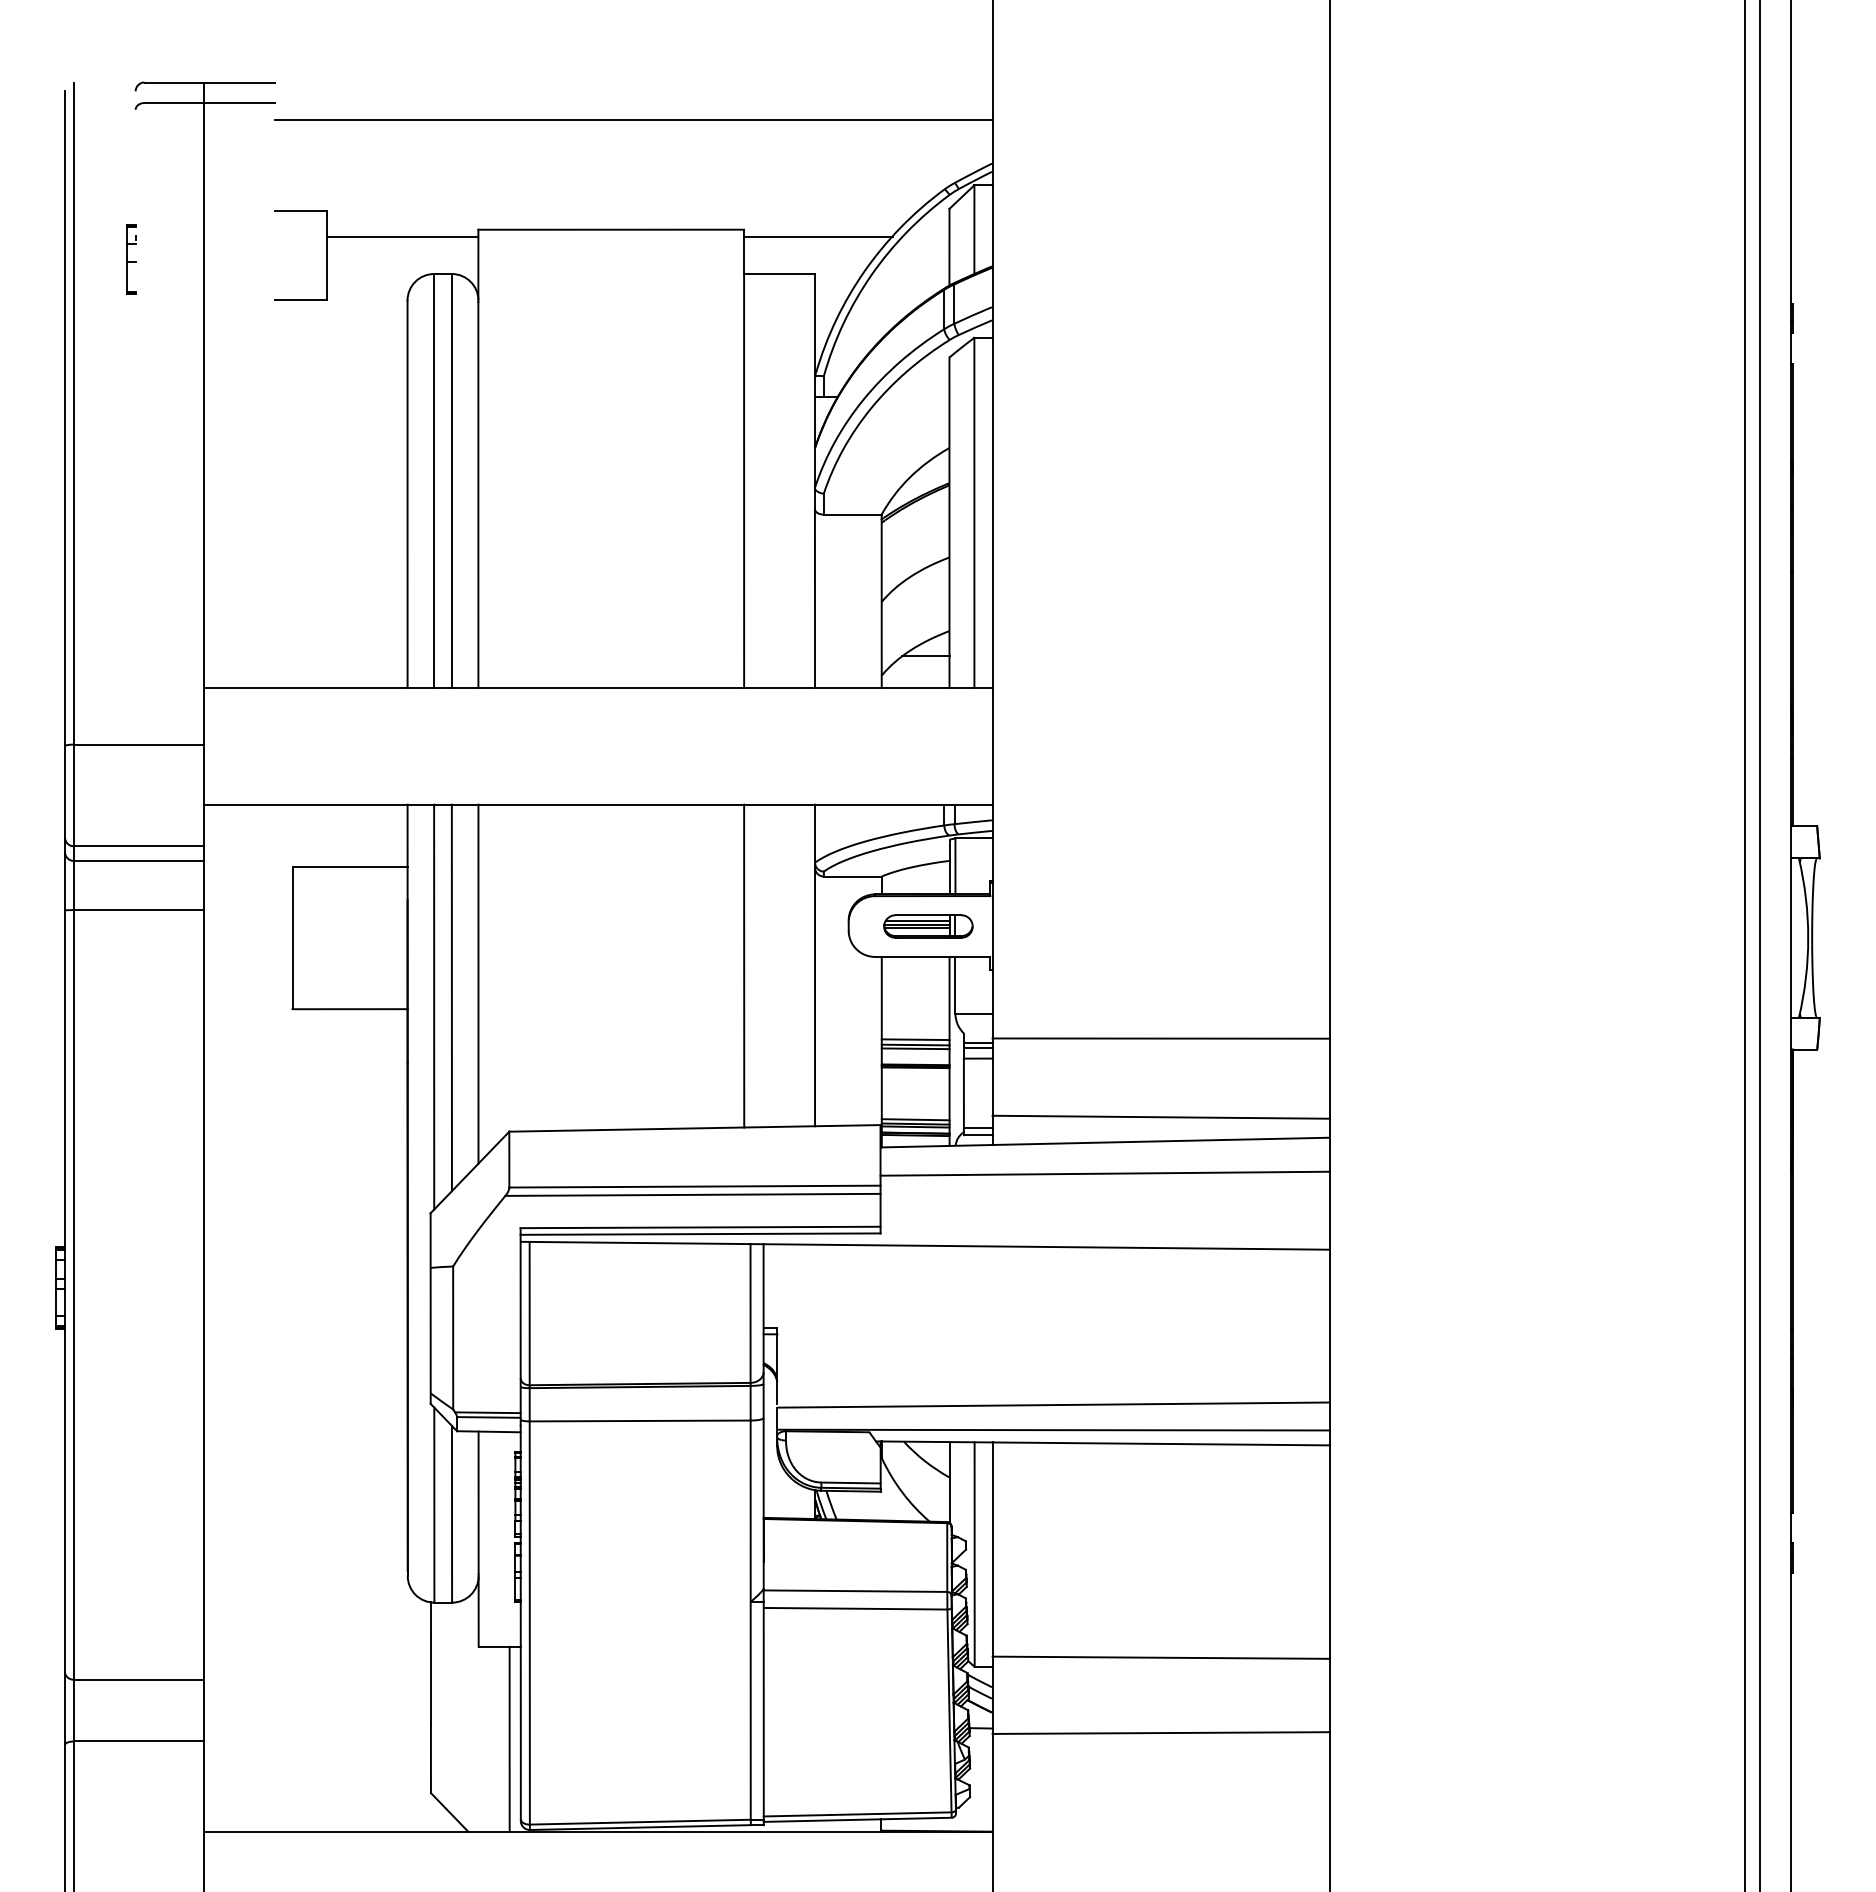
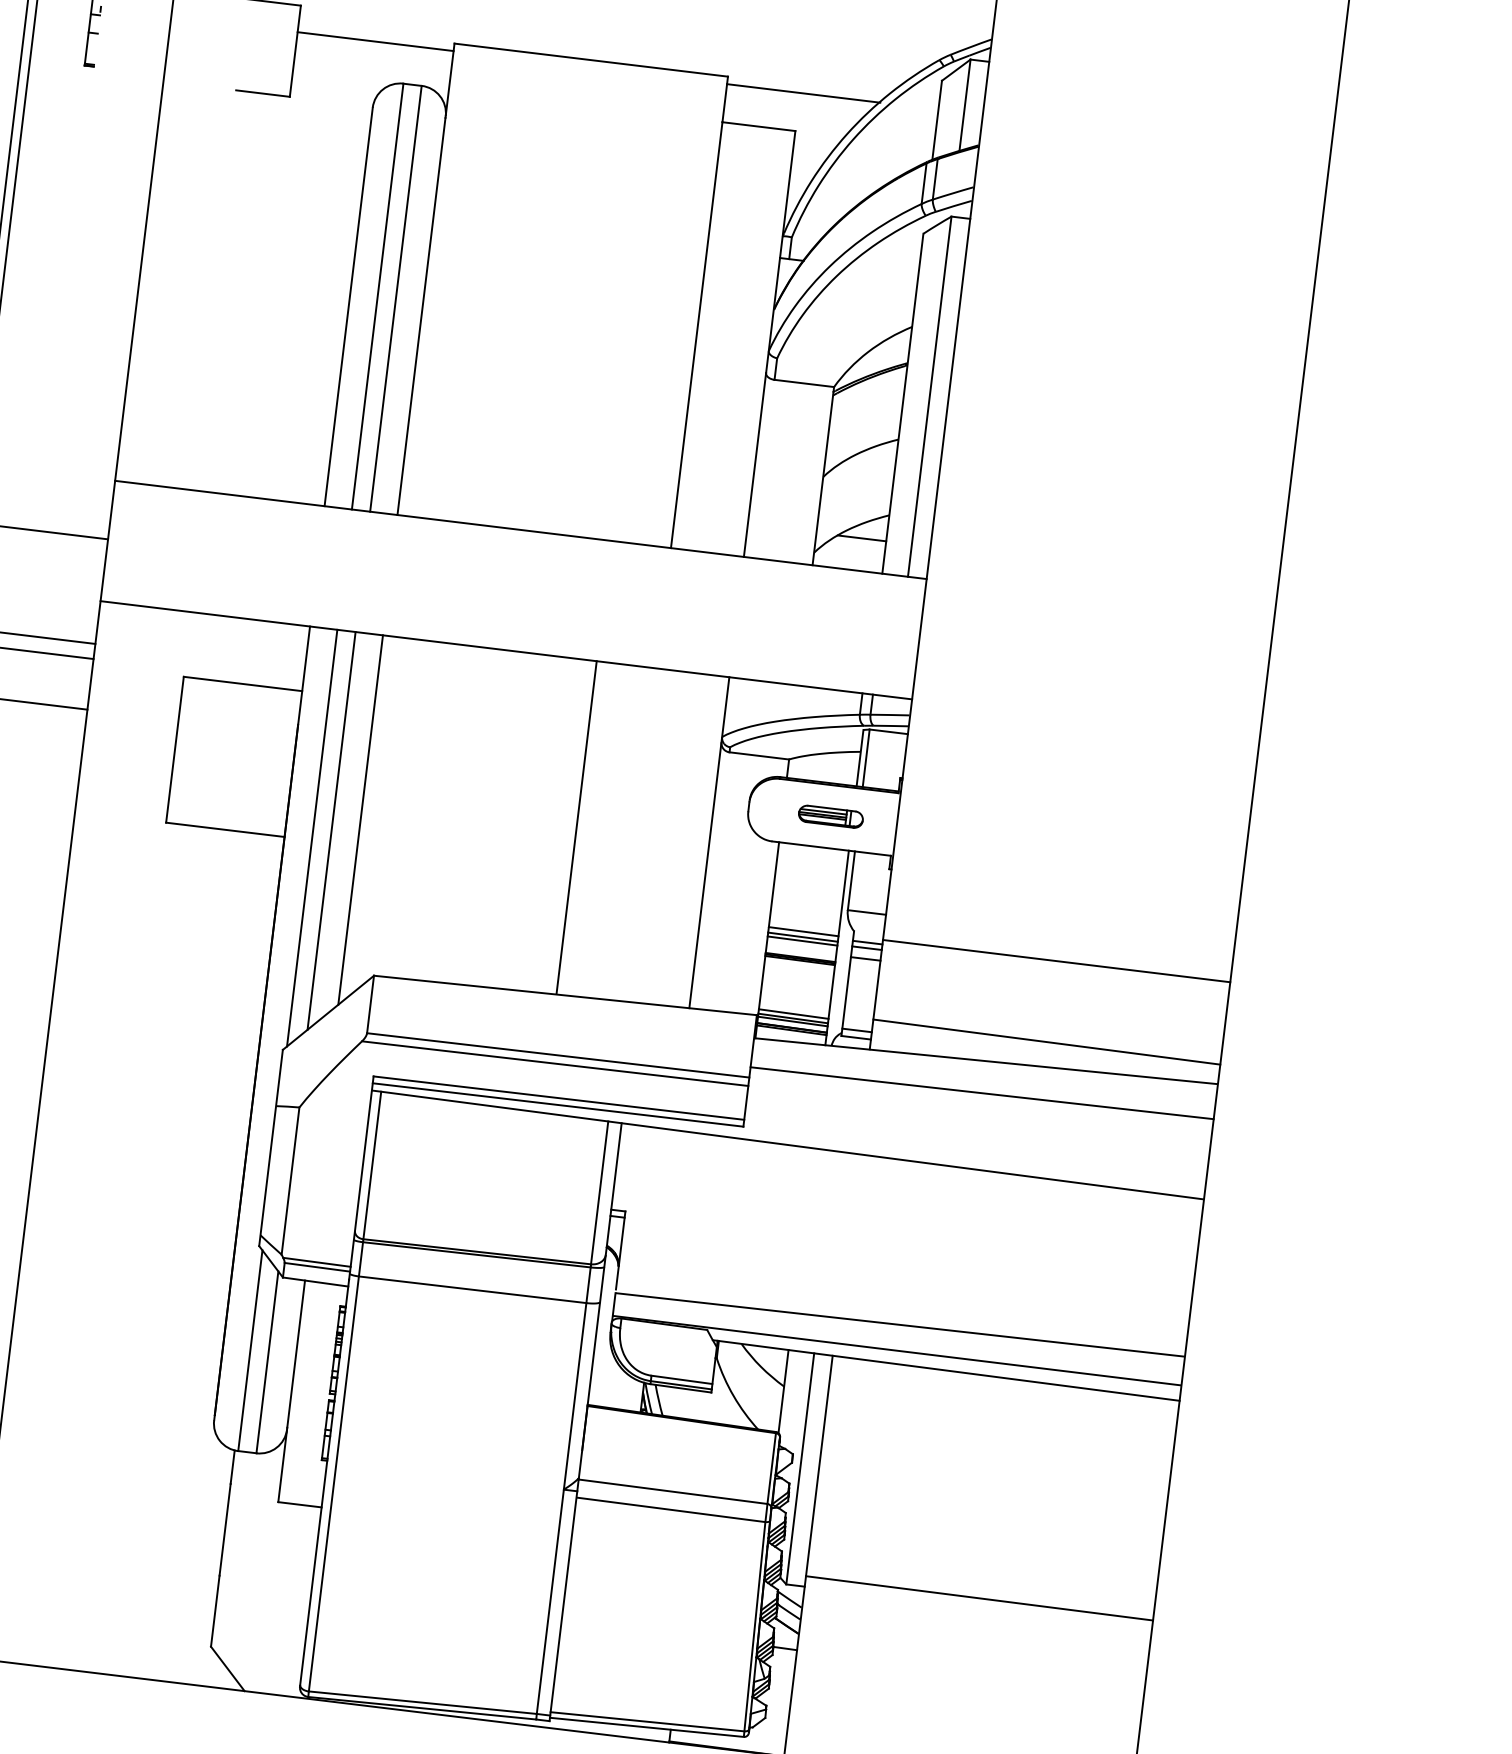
part: (928, 926) -> (830, 816), size x0.7
line: (744, 965) -> (577, 826), moved
line: (1161, 1732) -> (970, 1675), removed
line: (509, 1738) -> (298, 1600), removed

